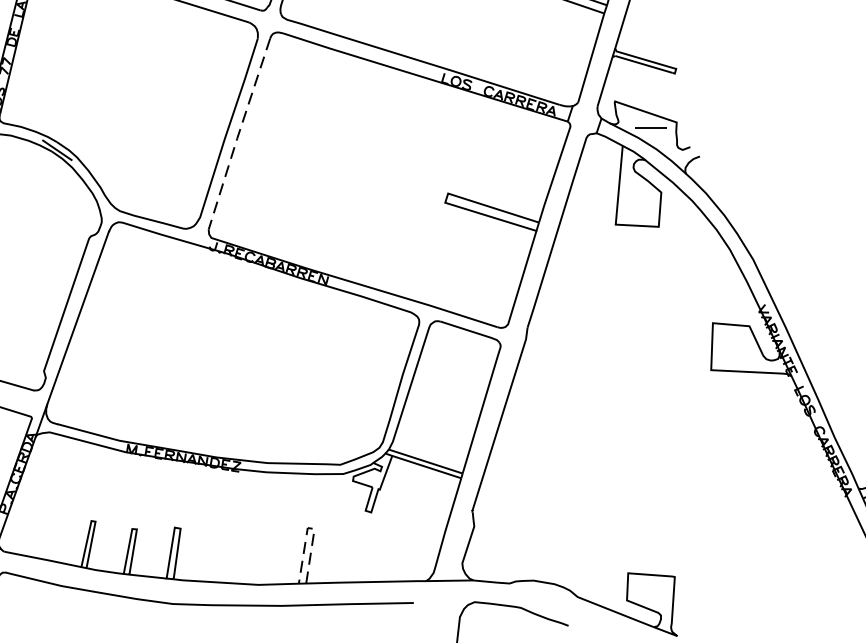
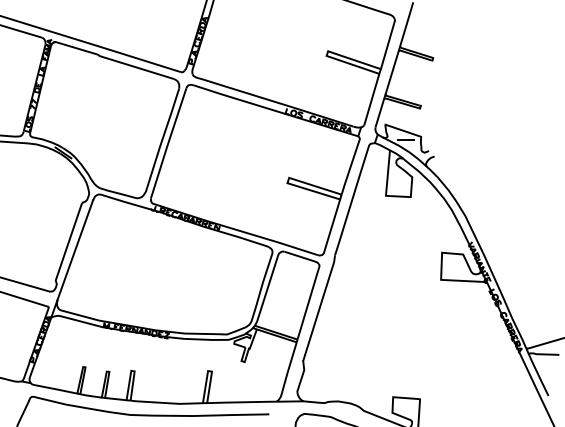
line: (237, 135) -> (167, 144), dashed -> solid
line: (310, 528) -> (209, 371), dashed -> solid

